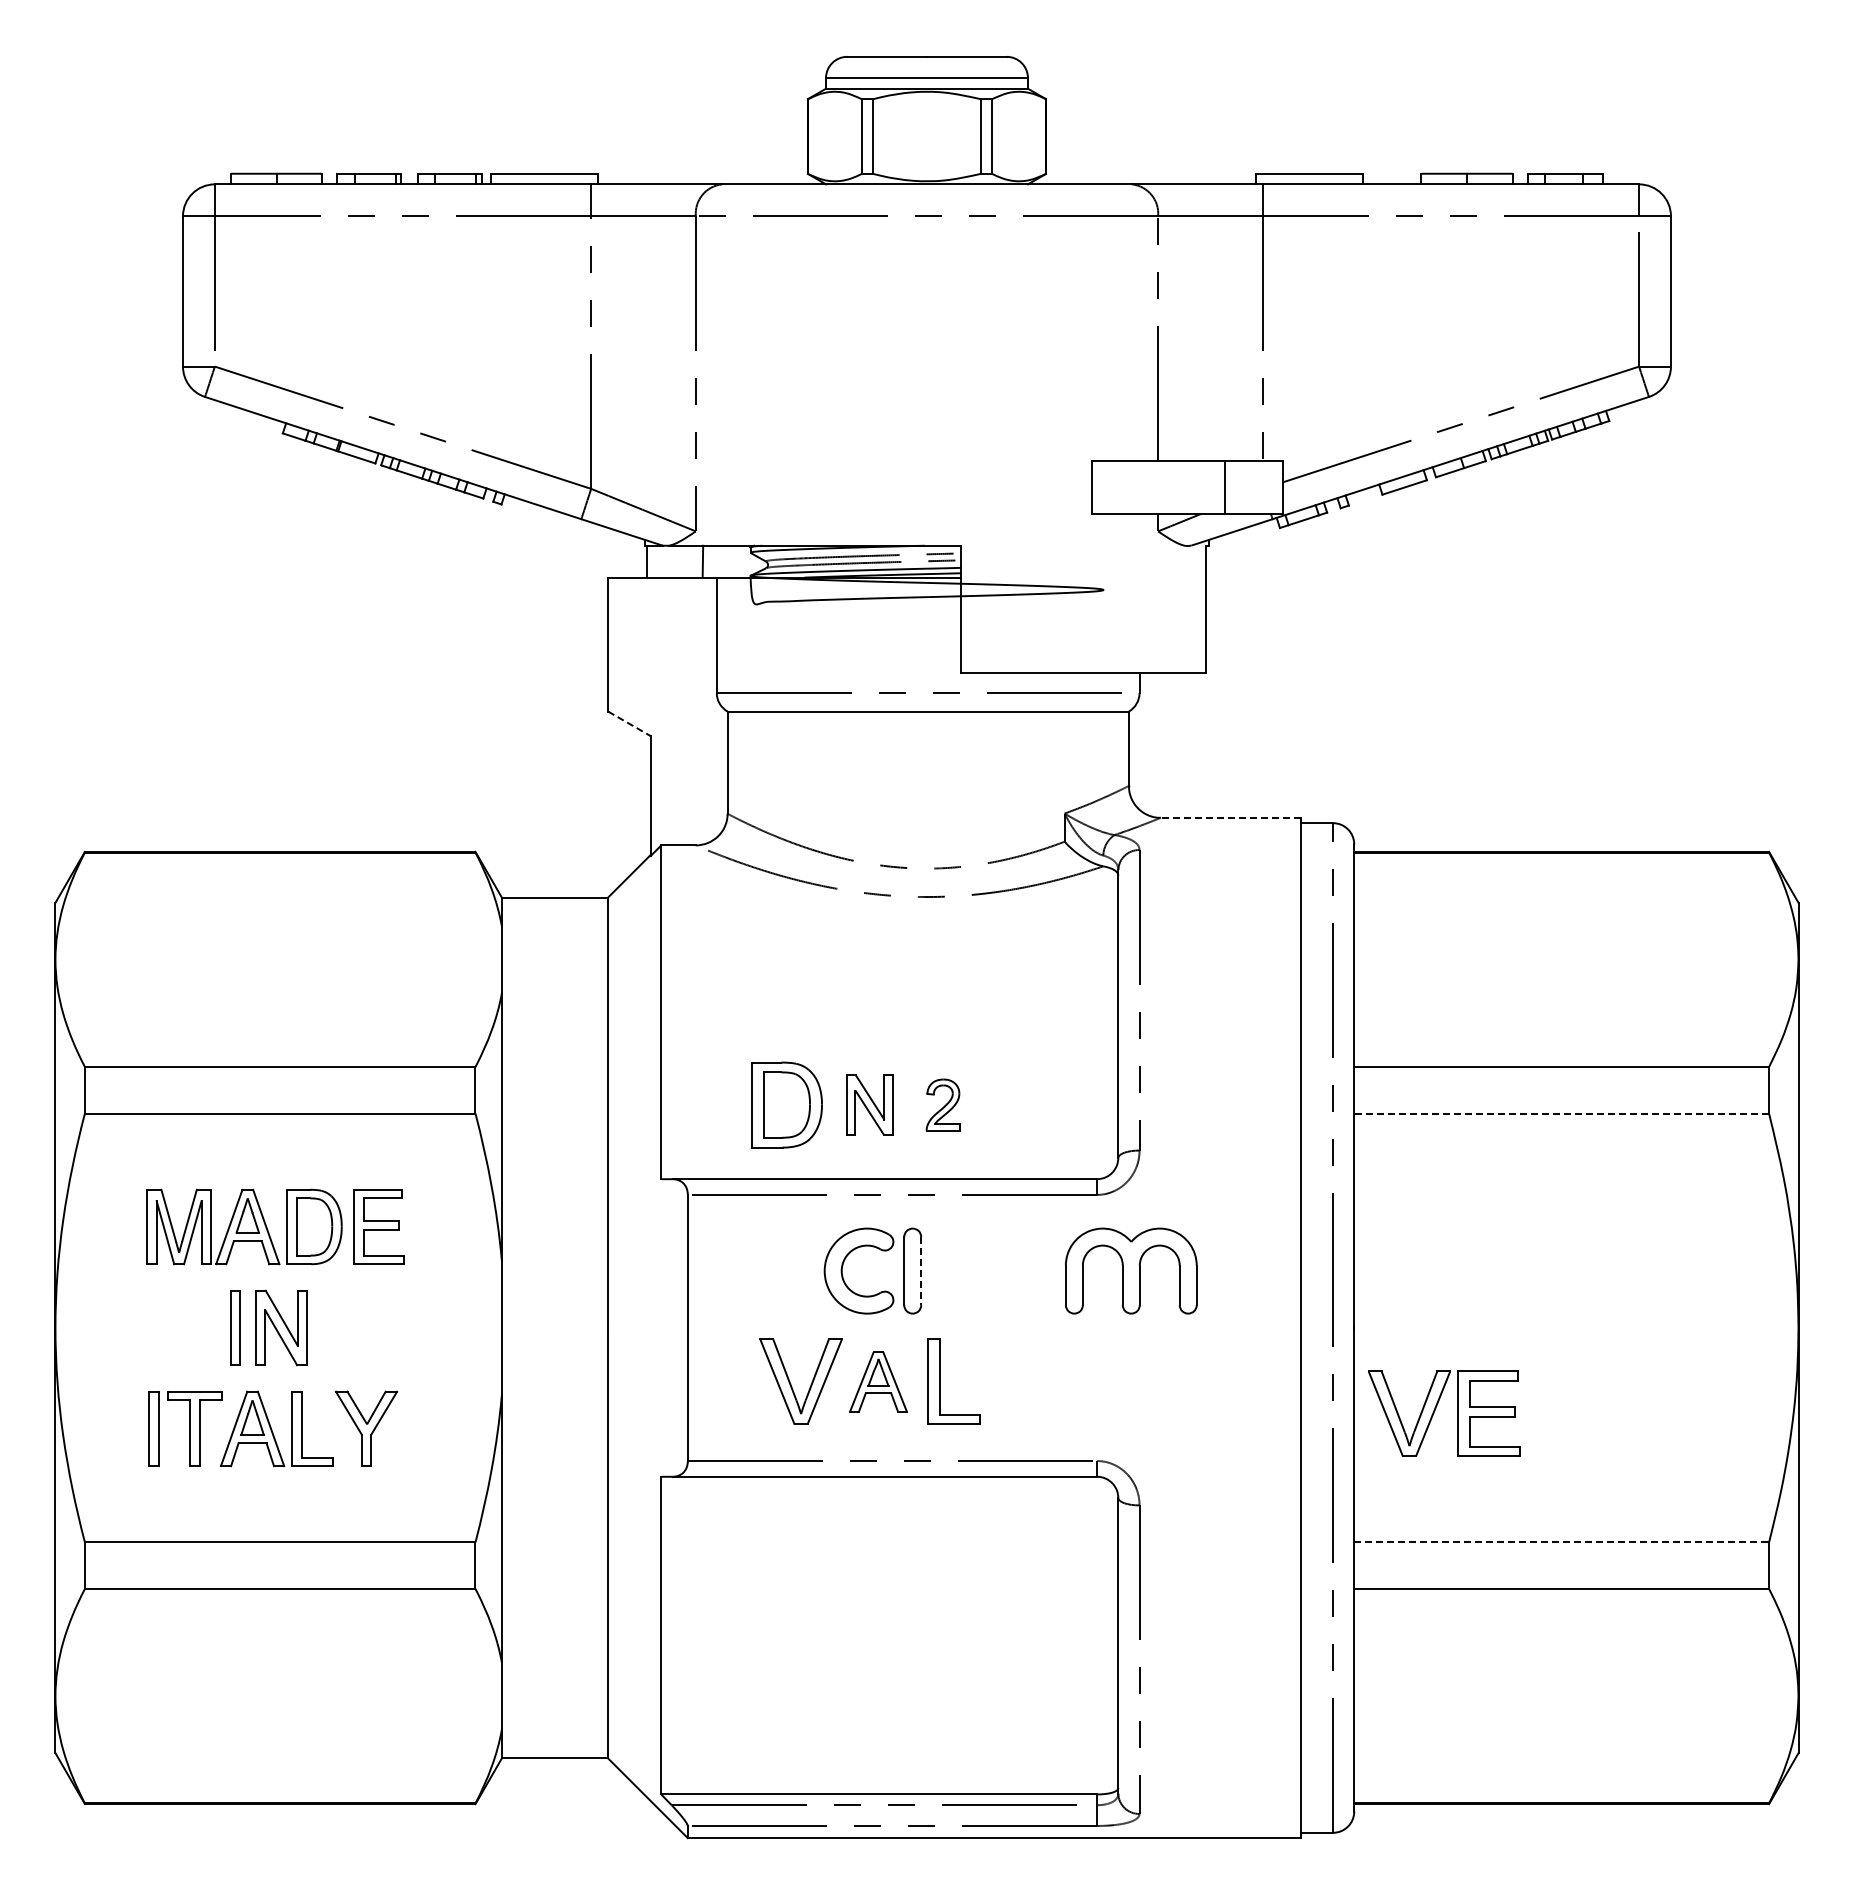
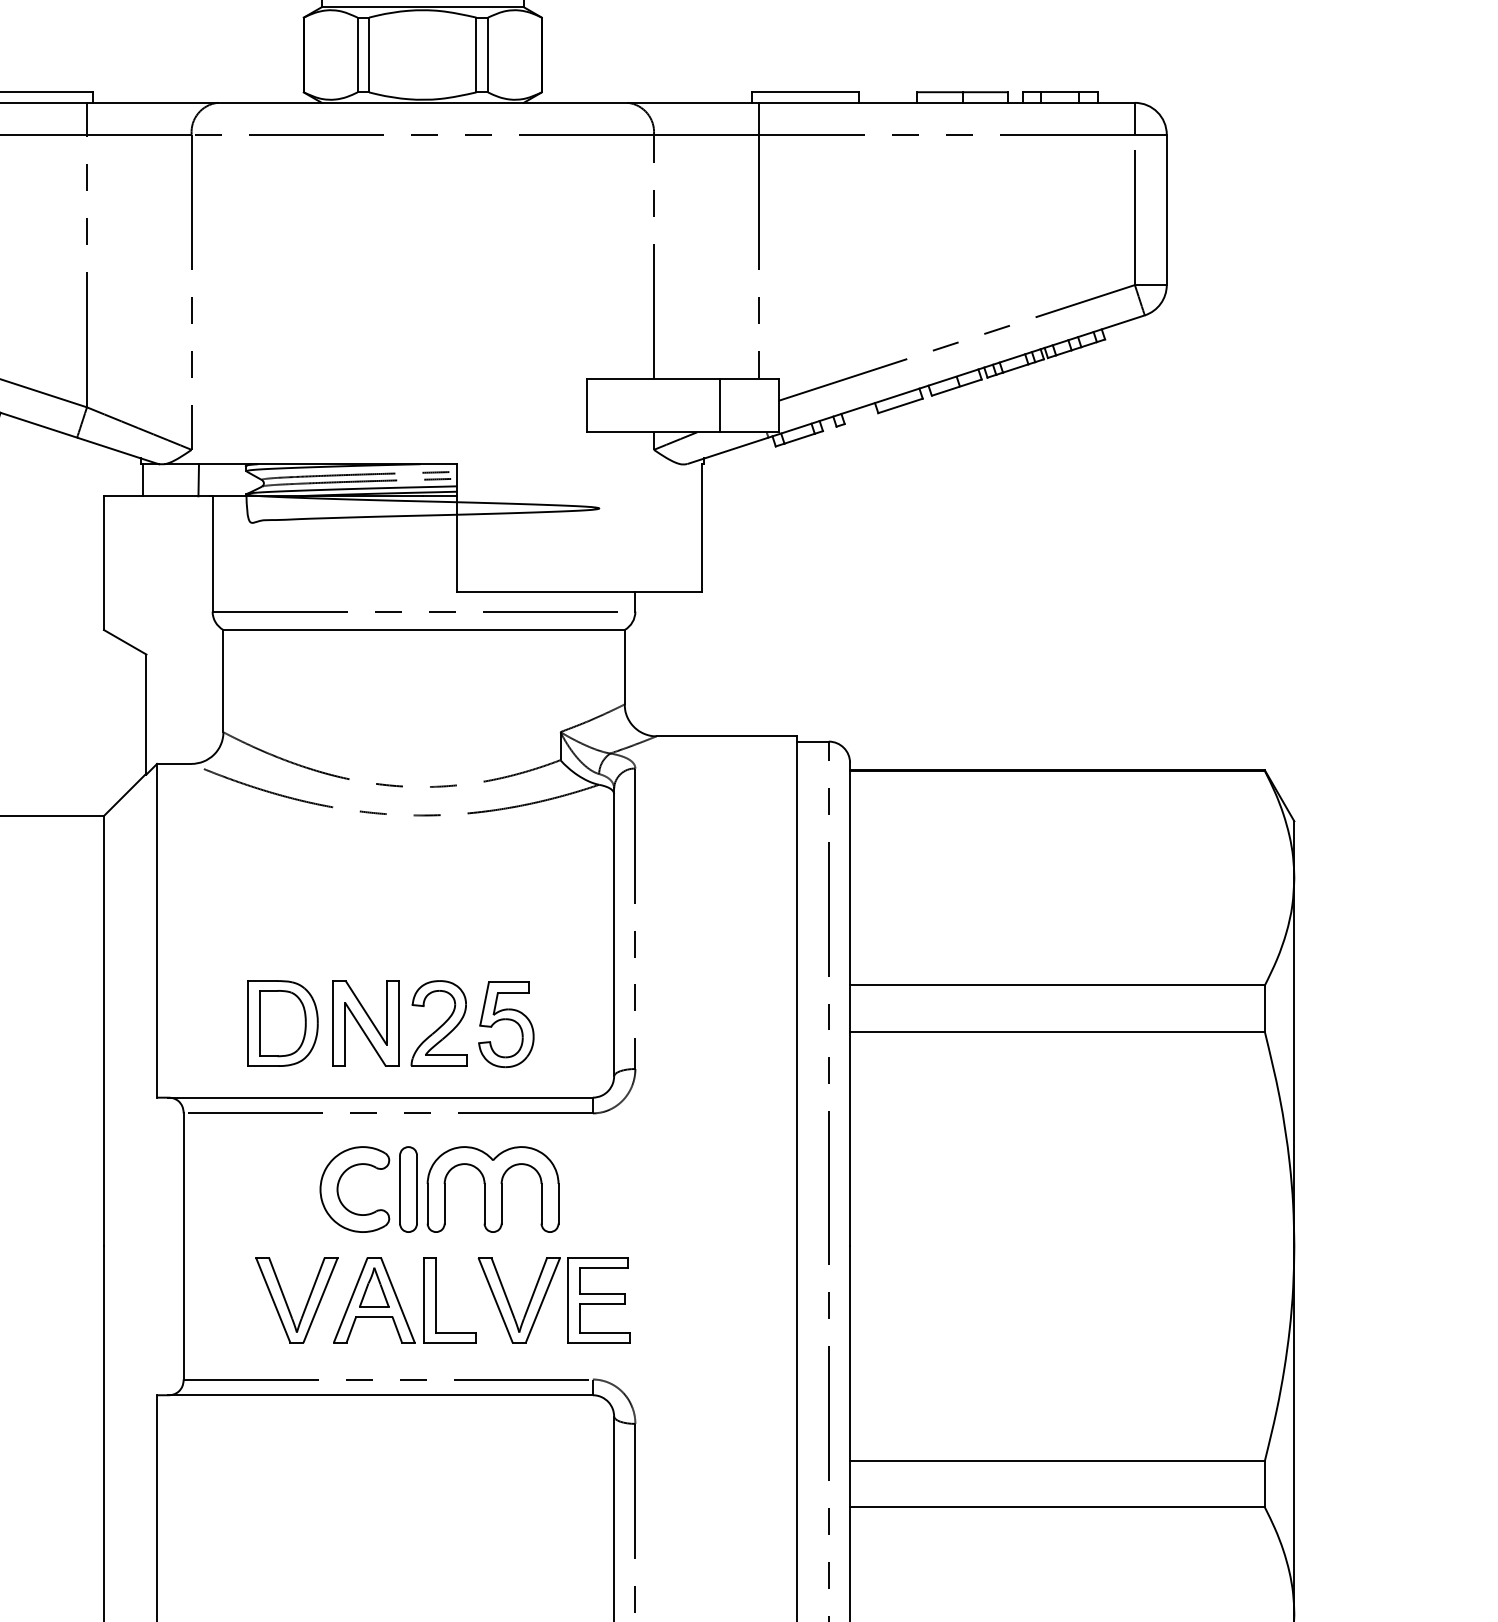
line: (629, 723) -> (125, 641), dashed -> solid
line: (1230, 817) -> (726, 735), dashed -> solid
part: (942, 1104) -> (438, 1022), size x1.67
part: (869, 1105) -> (365, 1023), size x1.43
part: (1010, 1106) -> (506, 1024), added
line: (1561, 1113) -> (1057, 1031), dashed -> solid
part: (1131, 1270) -> (493, 1188), moved
line: (921, 1271) -> (417, 1189), dashed -> solid
part: (878, 1381) -> (374, 1299), size x1.43
part: (1435, 1411) -> (545, 1297), moved
line: (1562, 1542) -> (1058, 1460), dashed -> solid

